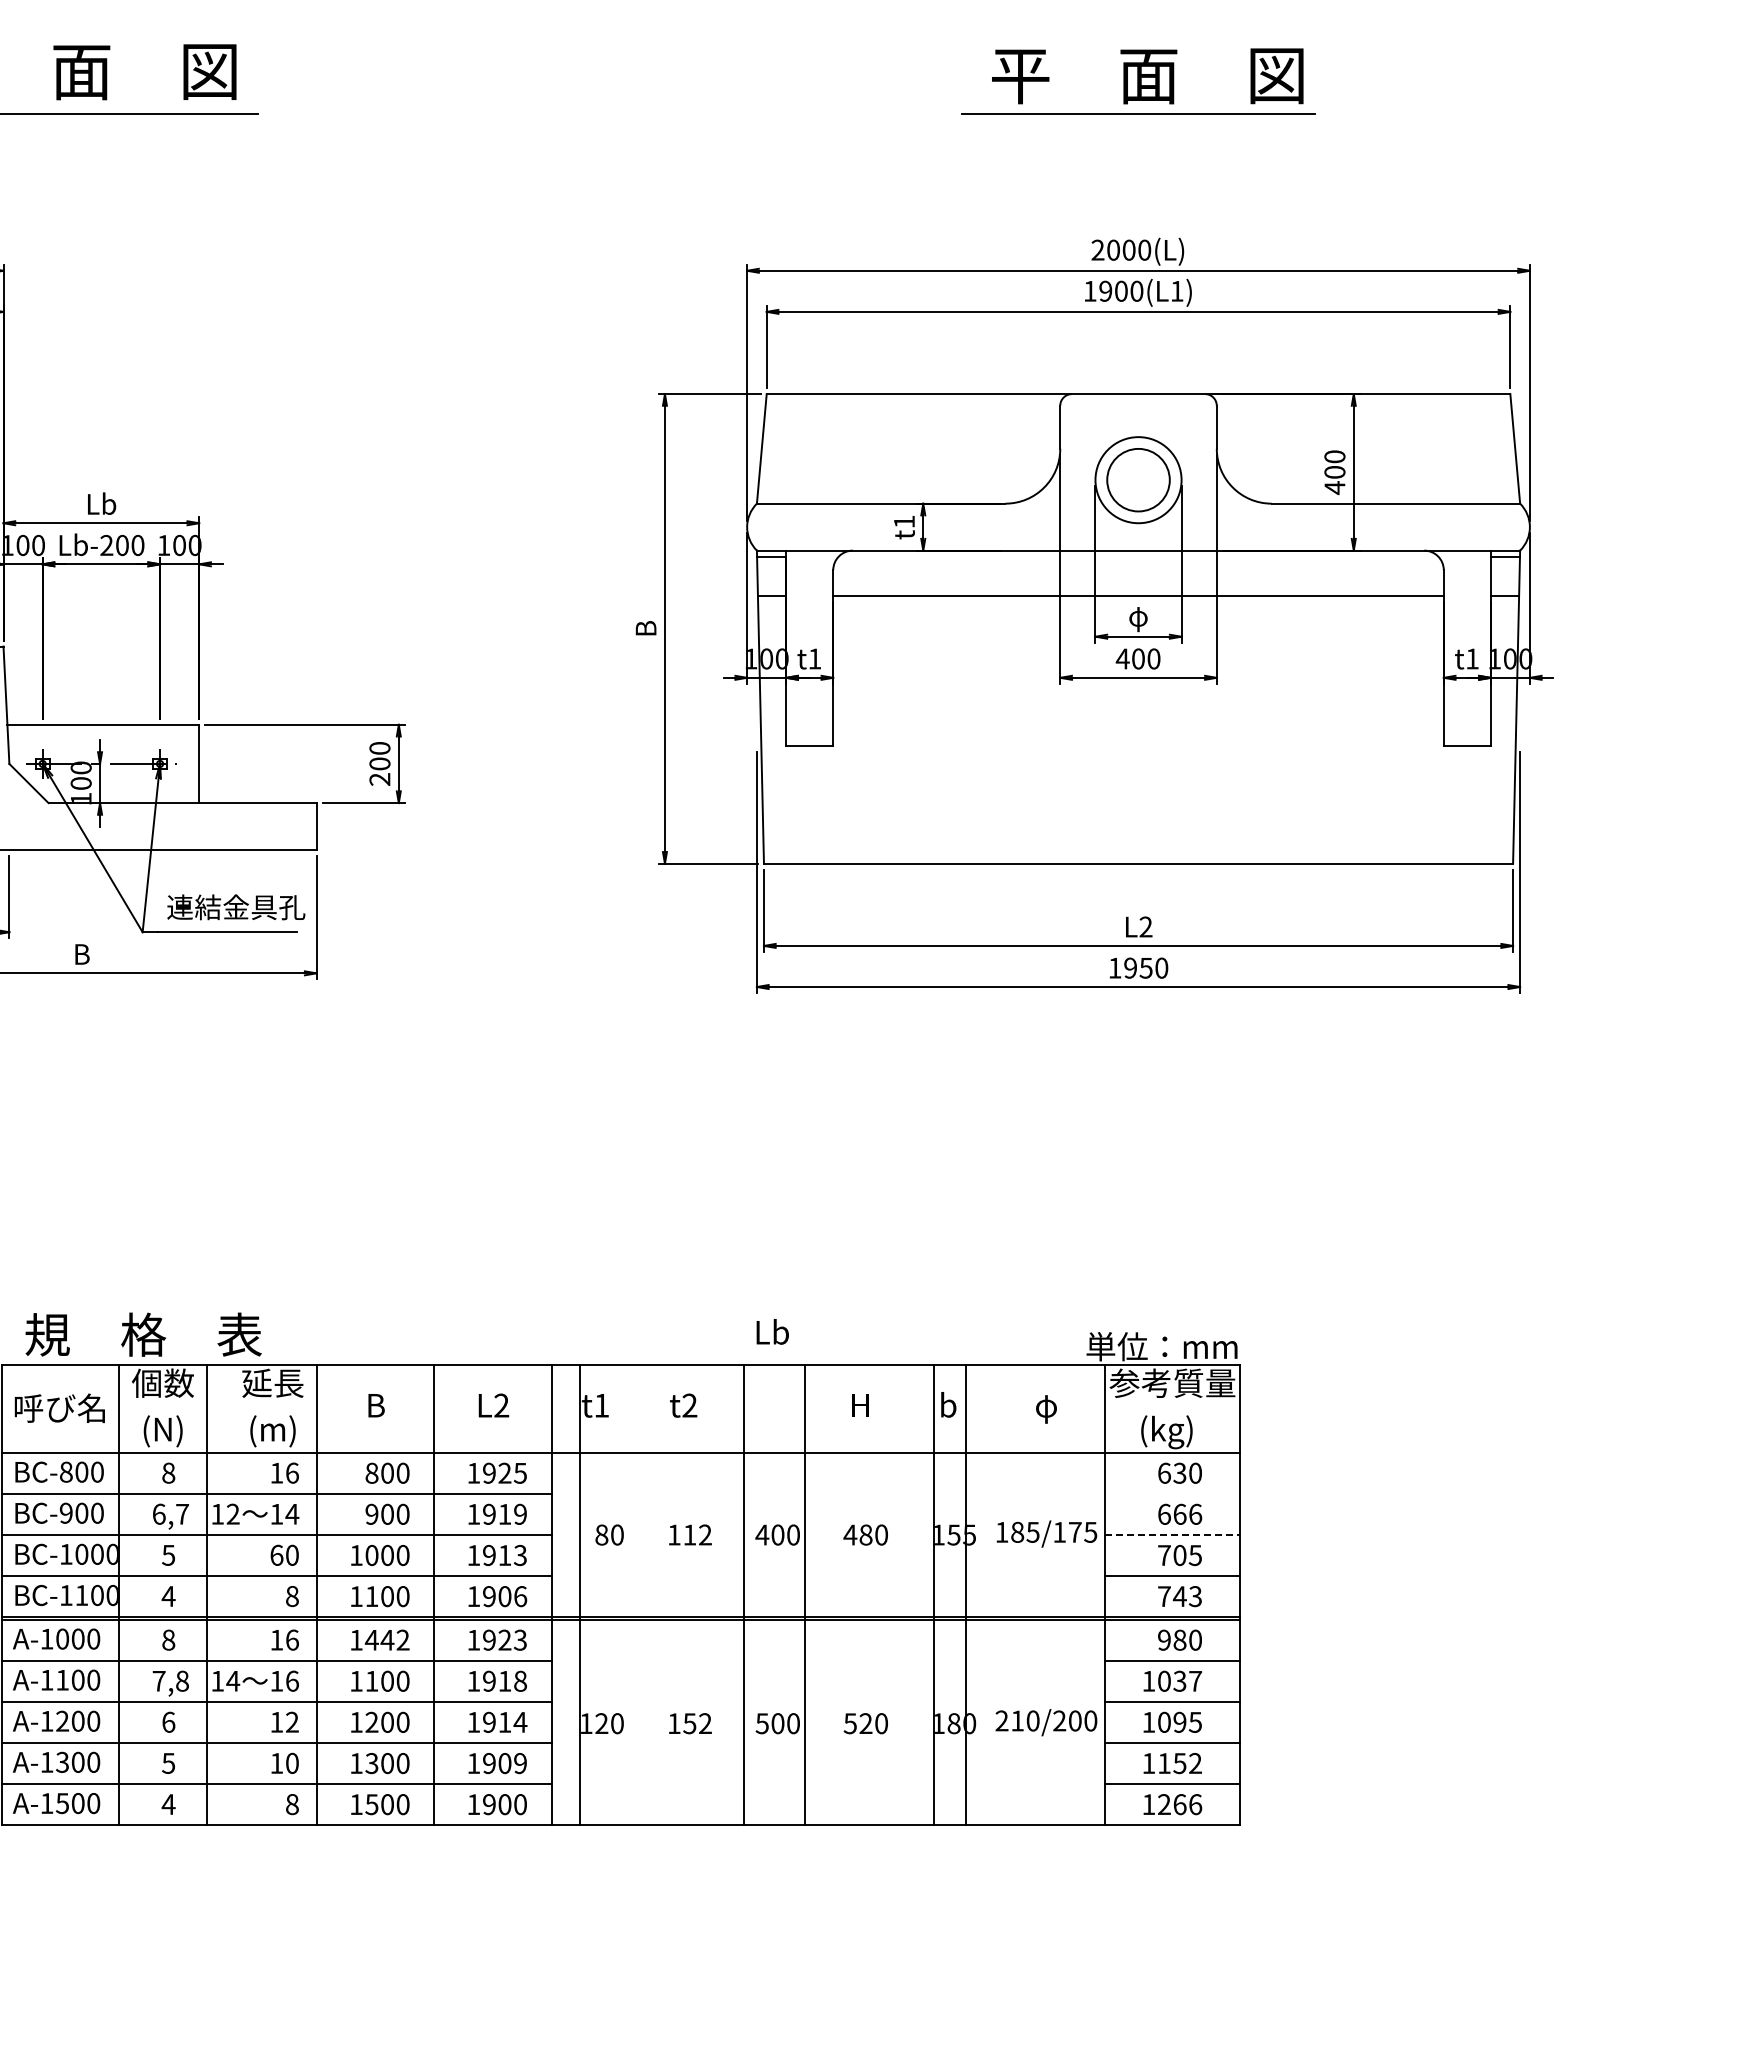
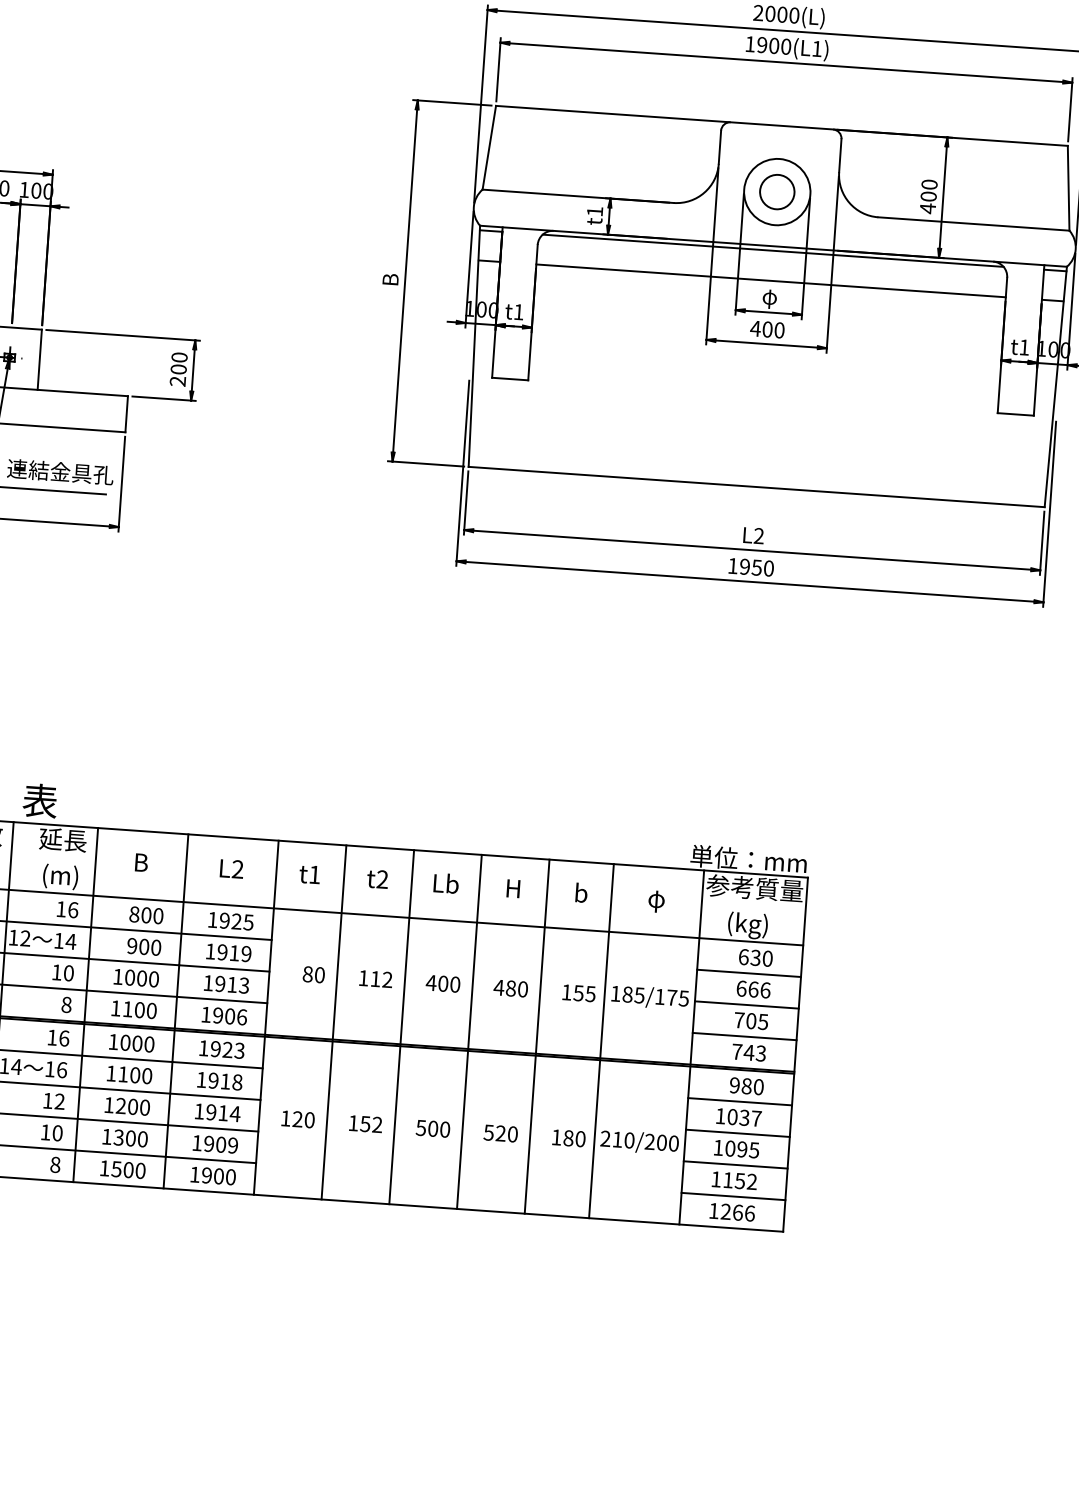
circle: (1138, 479) -> (777, 191), size x0.71
line: (1138, 556) -> (773, 250), added
text: (772, 1331) -> (446, 883), moved
line: (1172, 1493) -> (748, 973), added
line: (1172, 1534) -> (746, 1004), dashed -> solid
text: (276, 1554) -> (56, 971), 60 -> 10
line: (579, 1594) -> (333, 1022), moved
line: (744, 1594) -> (469, 1031), moved
line: (805, 1594) -> (402, 1026), moved
line: (933, 1594) -> (601, 1040), moved
line: (966, 1594) -> (537, 1036), moved
text: (386, 1639) -> (136, 1043), 1442 -> 1000

